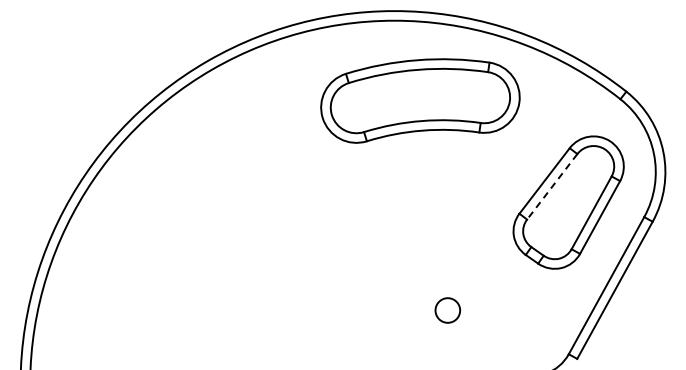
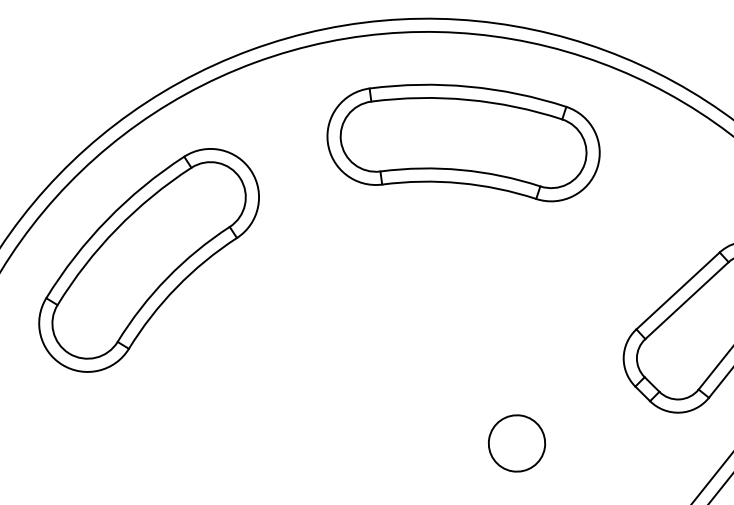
part: (420, 100) -> (464, 141), moved
line: (551, 187) -> (685, 301), dashed -> solid
part: (160, 224) -> (148, 260), added
circle: (447, 310) -> (516, 443), size x1.67

